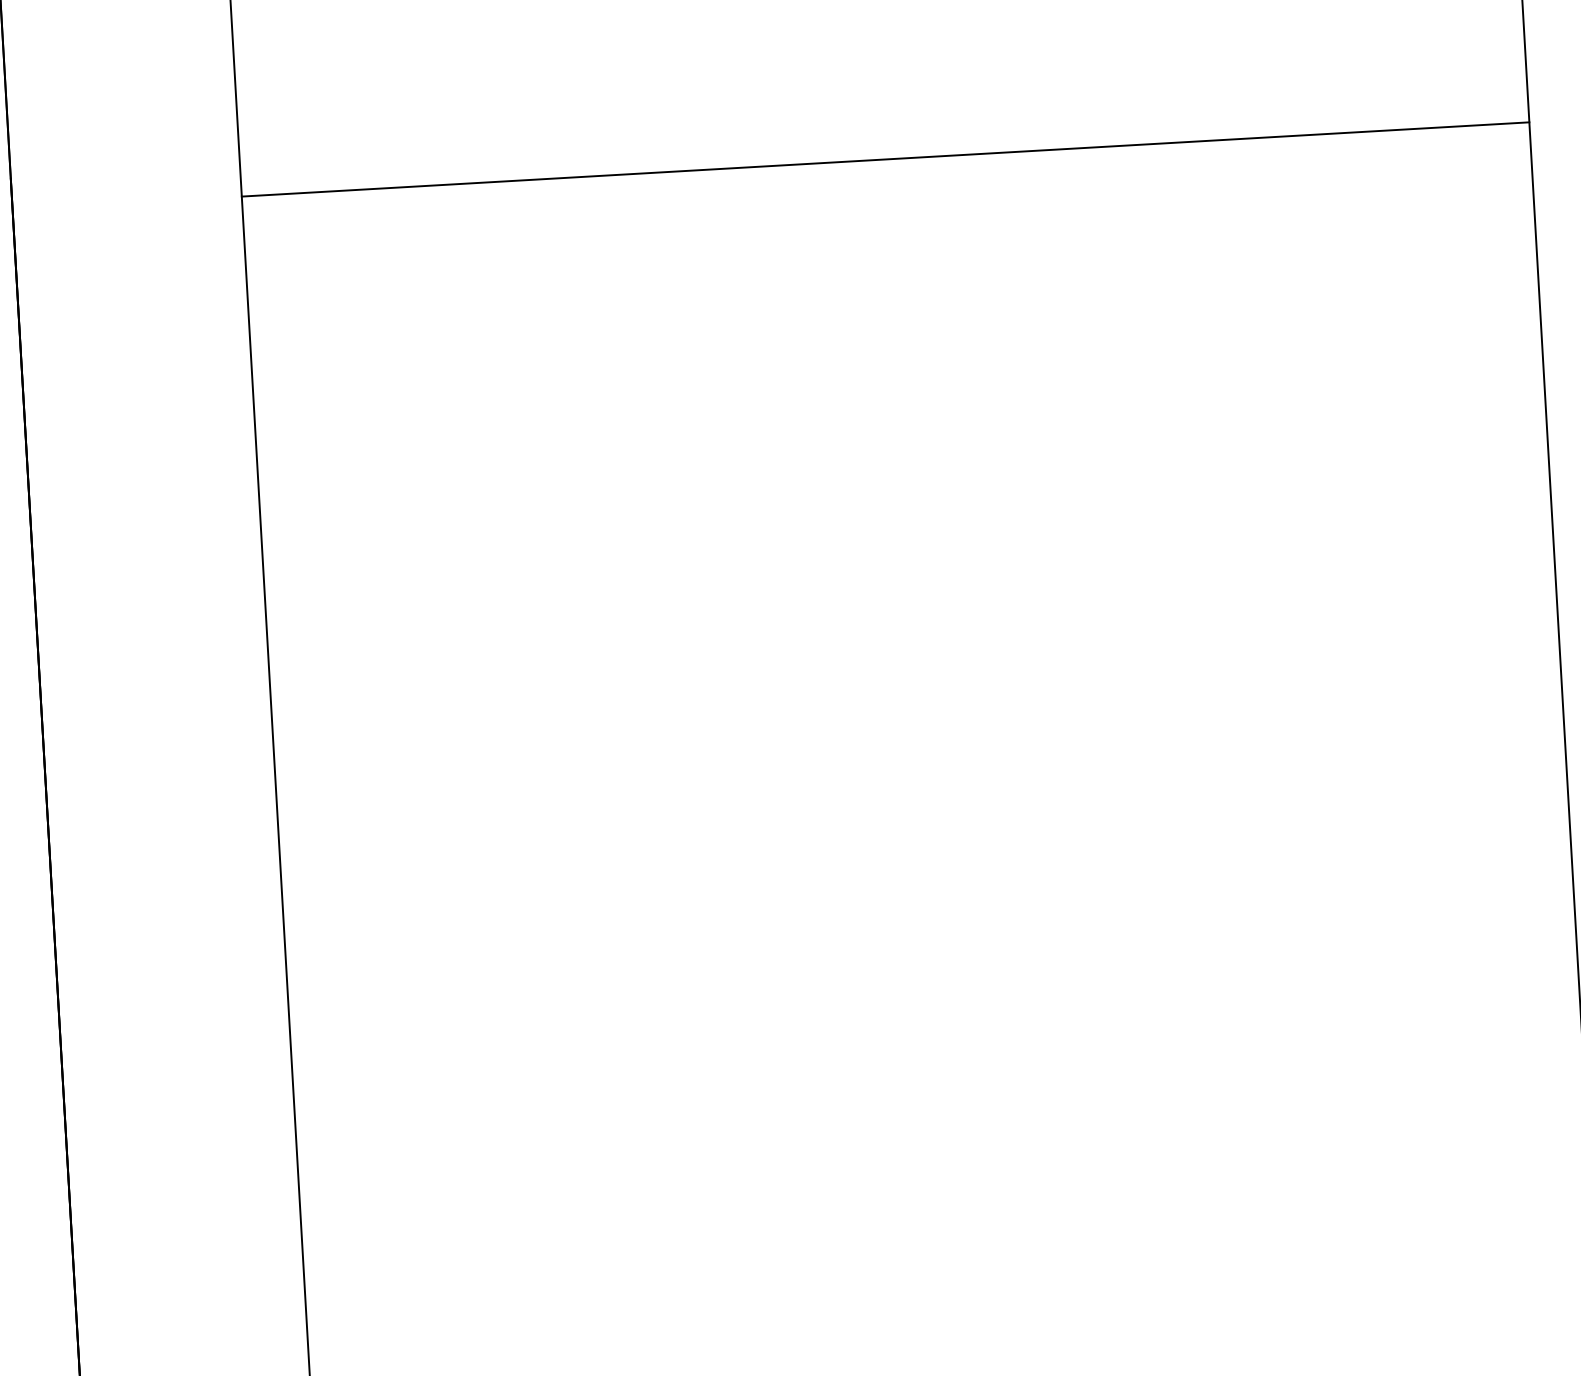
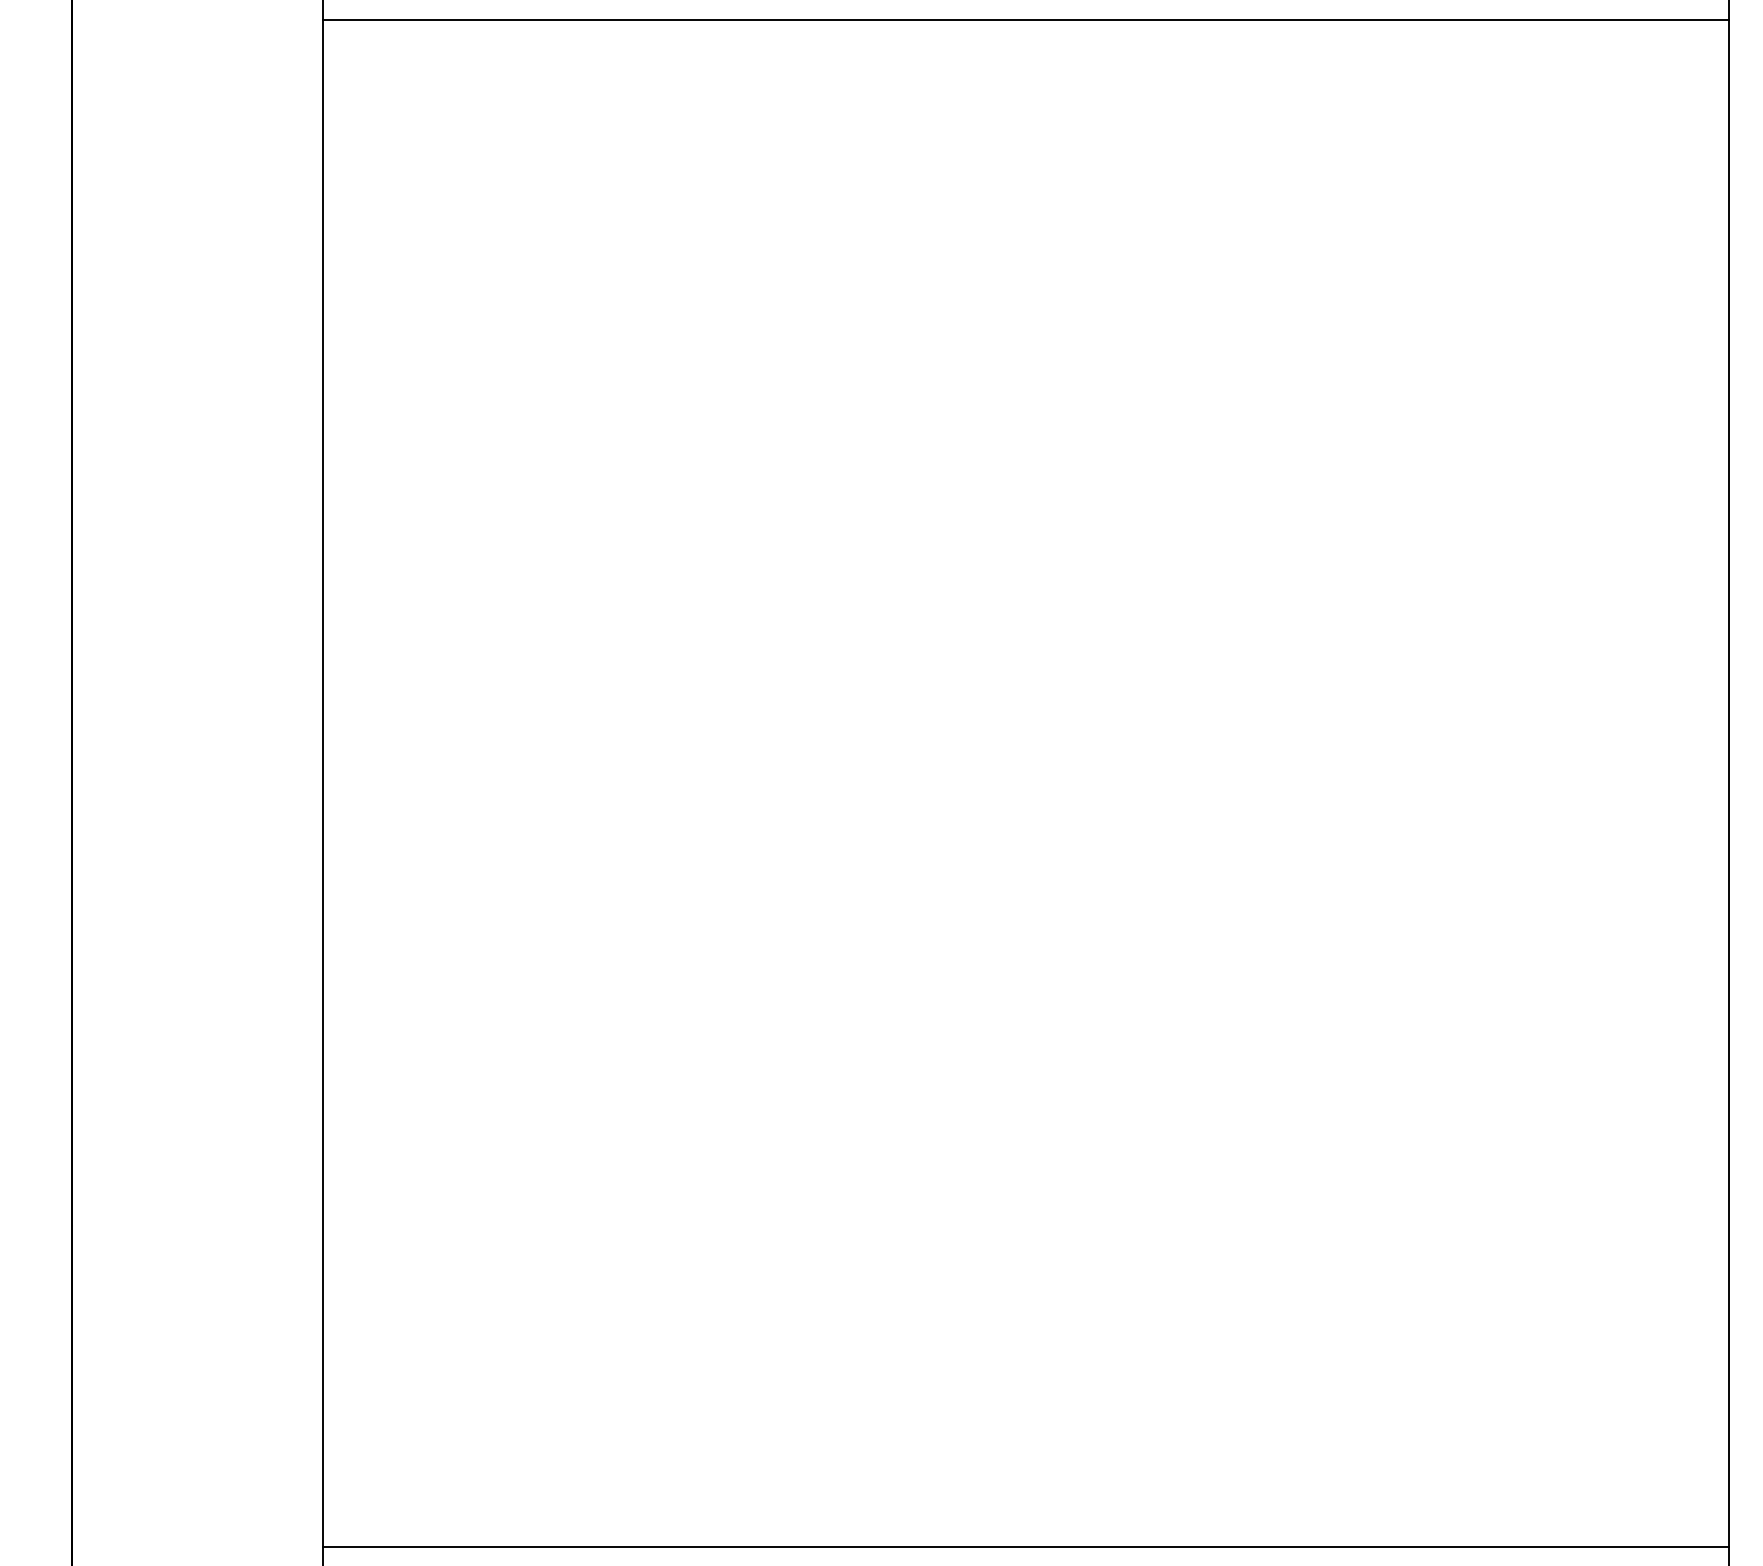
line: (885, 159) -> (1025, 20), moved

